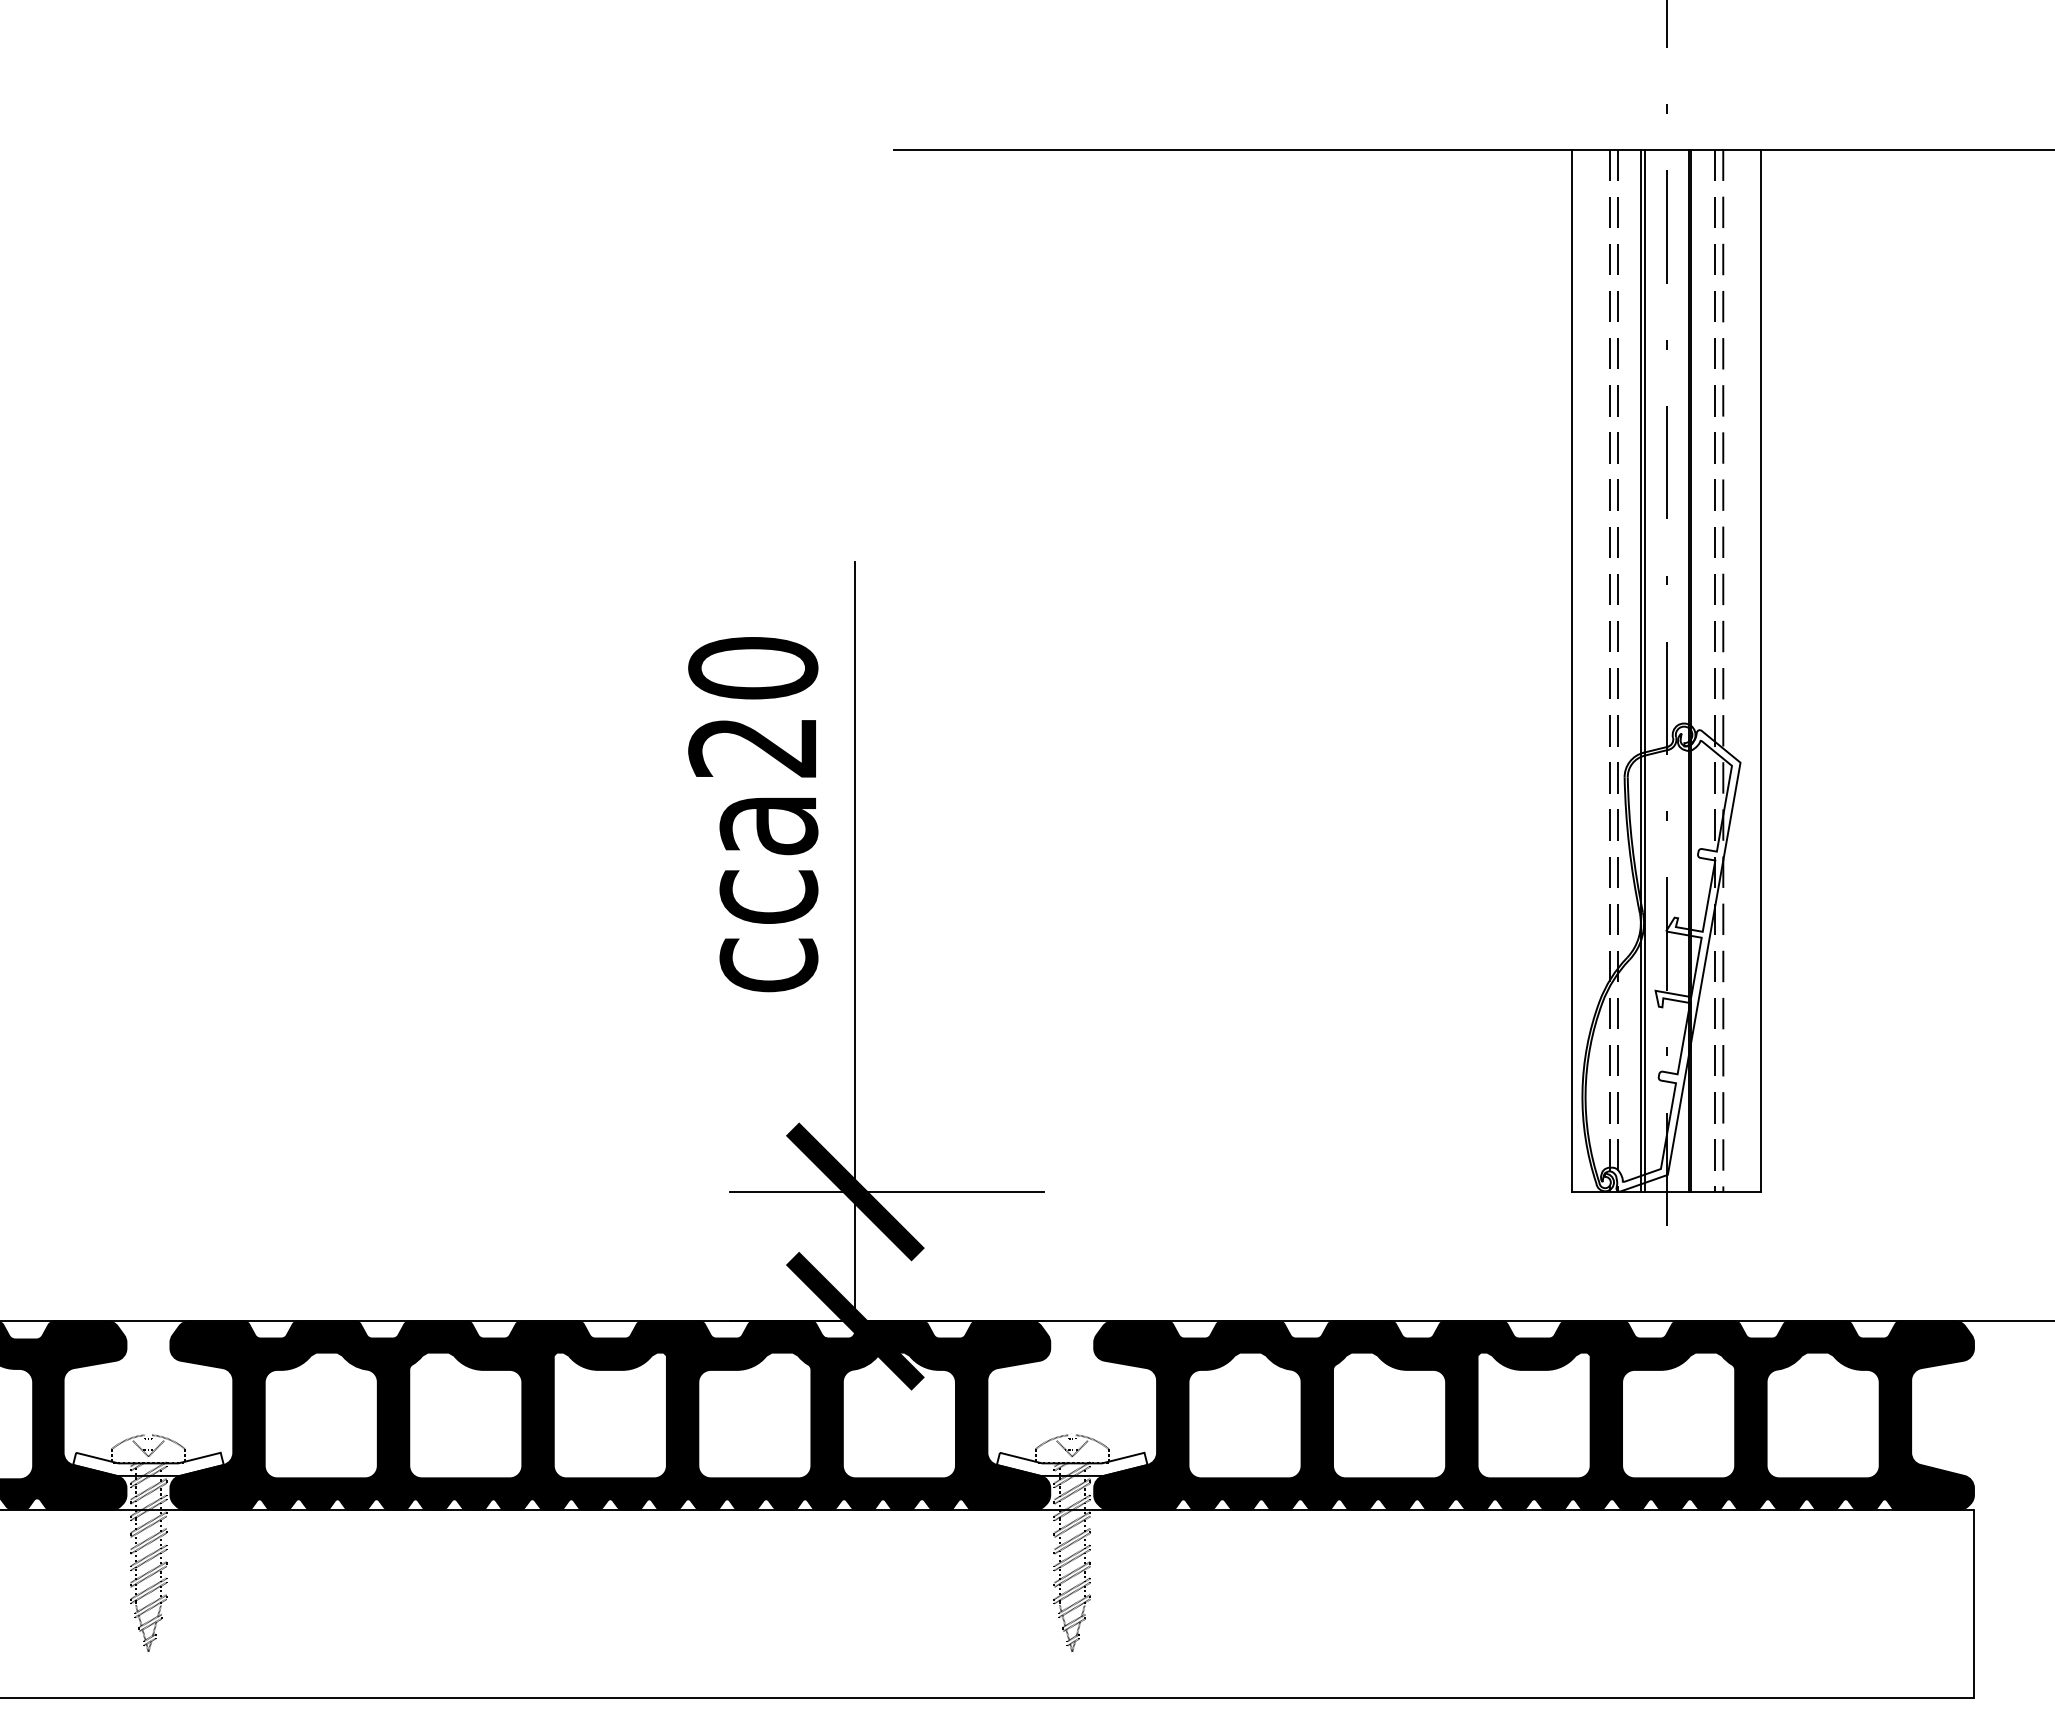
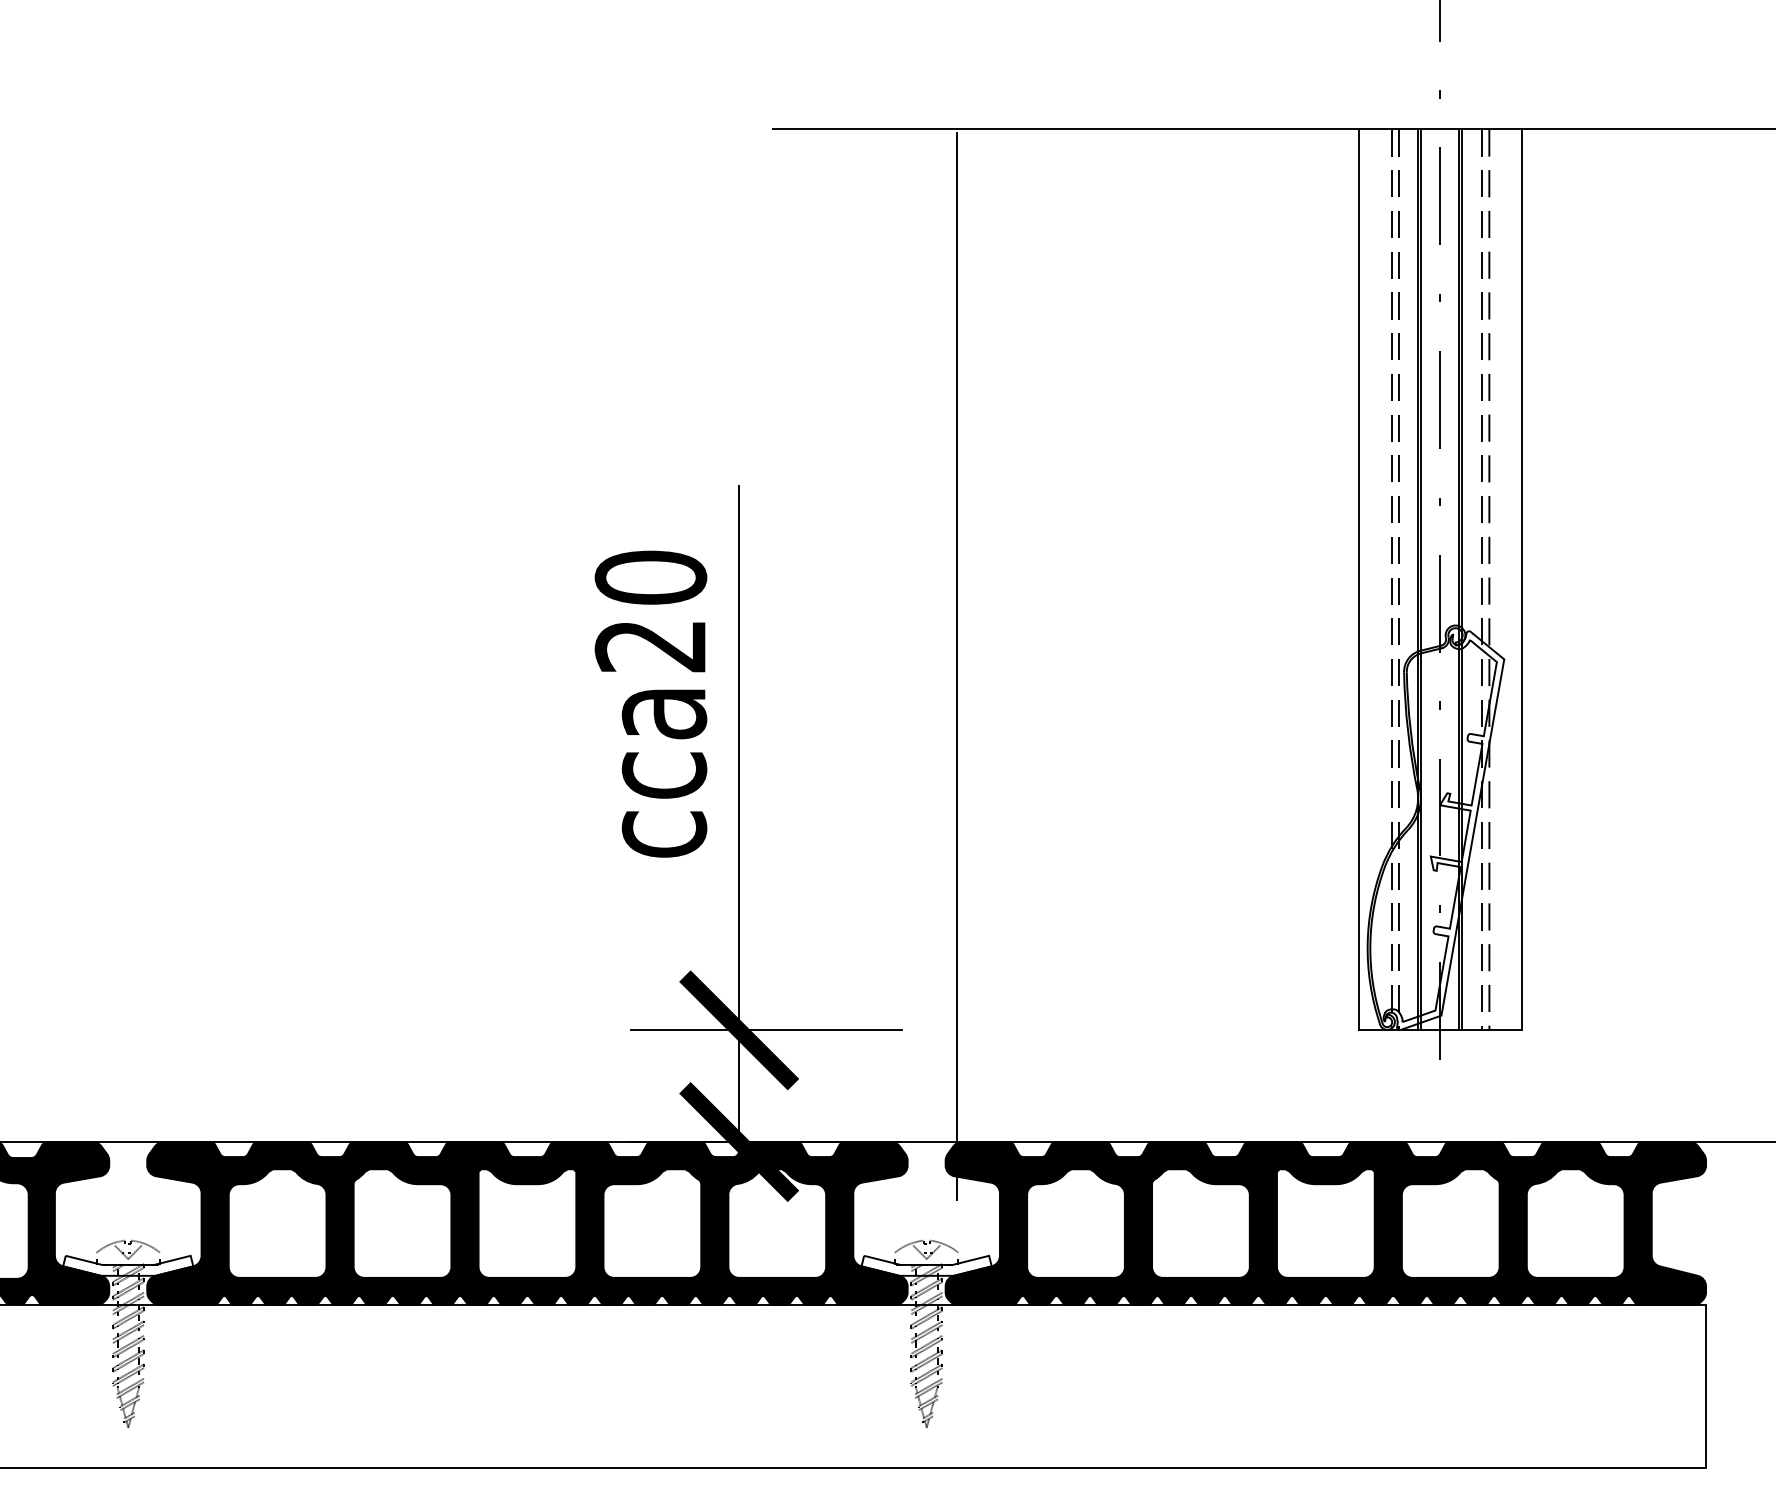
line: (1107, 771) -> (957, 666), added

